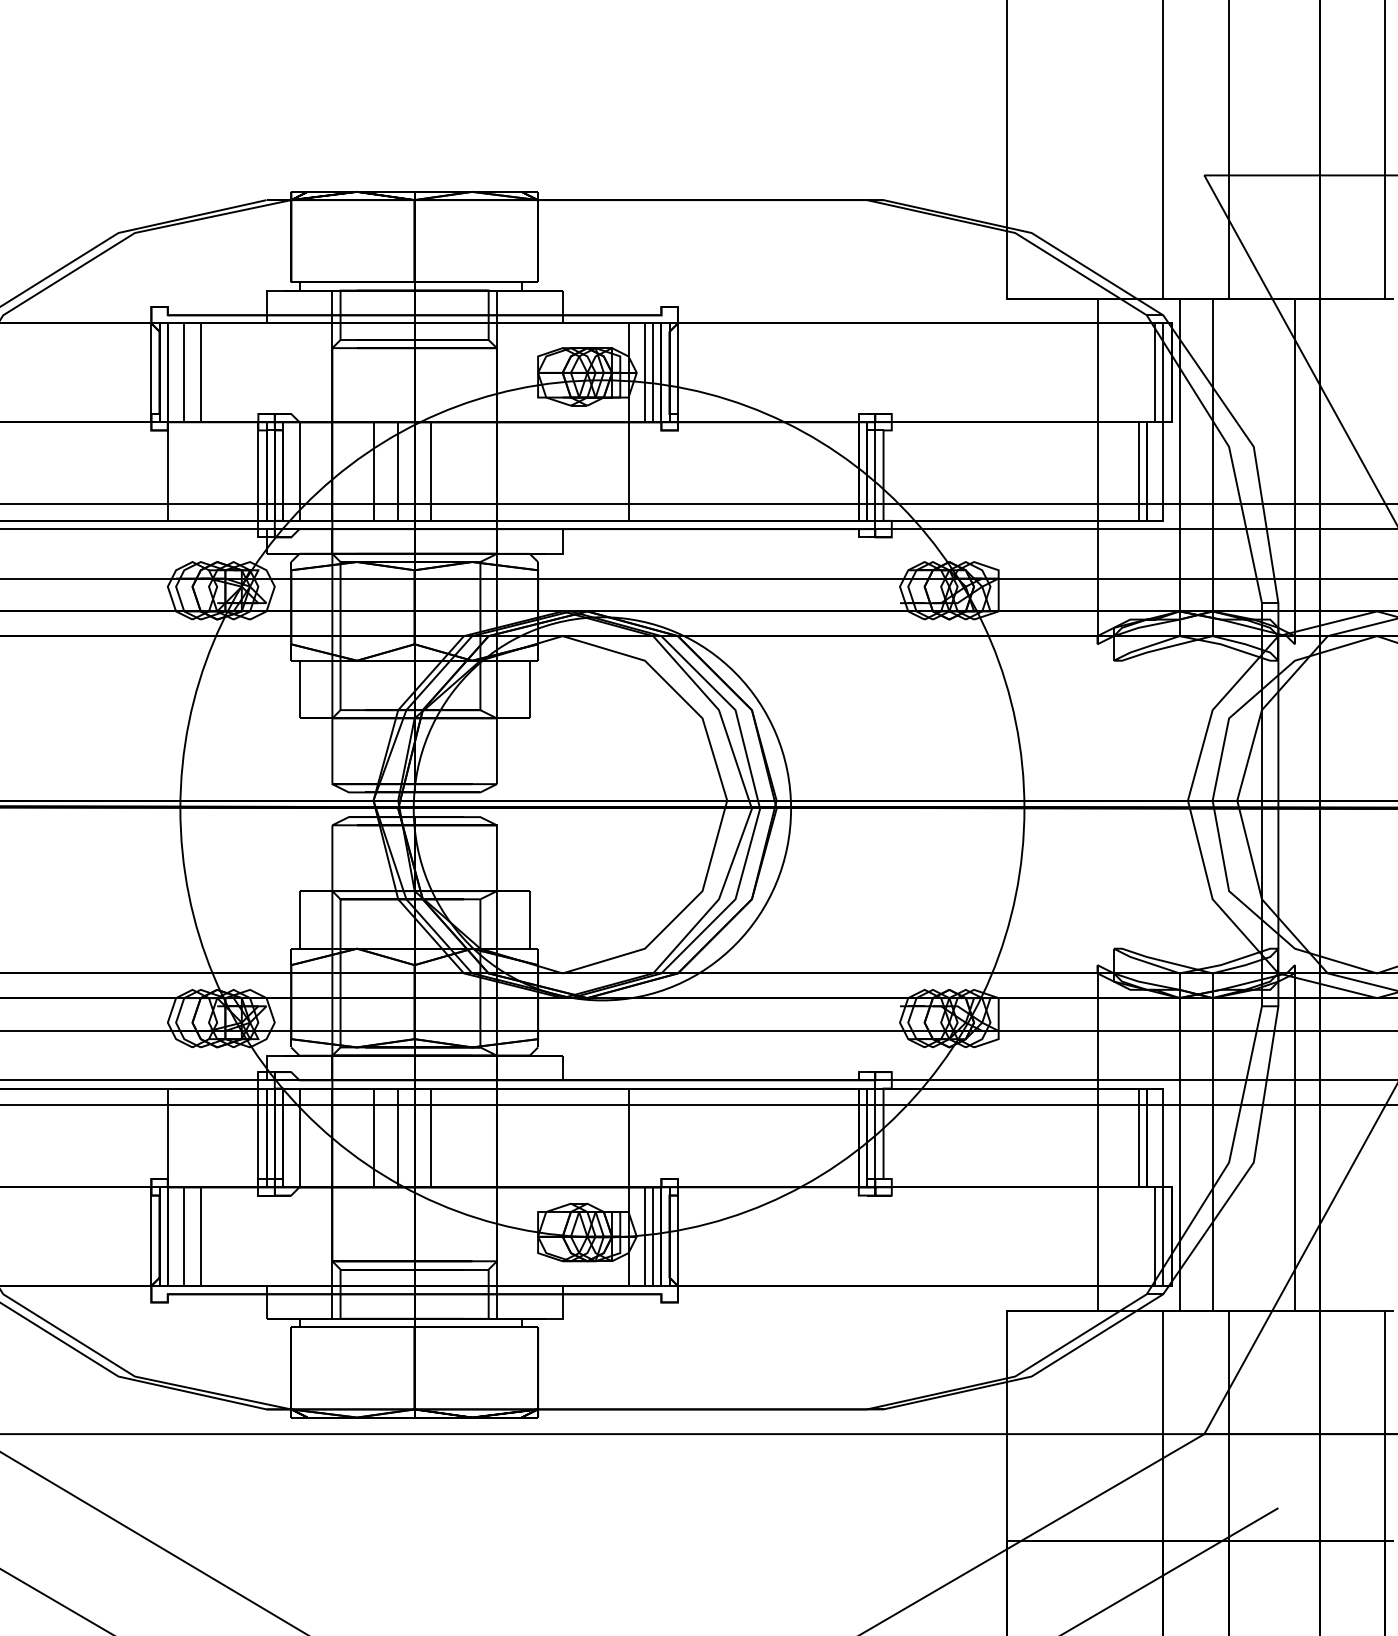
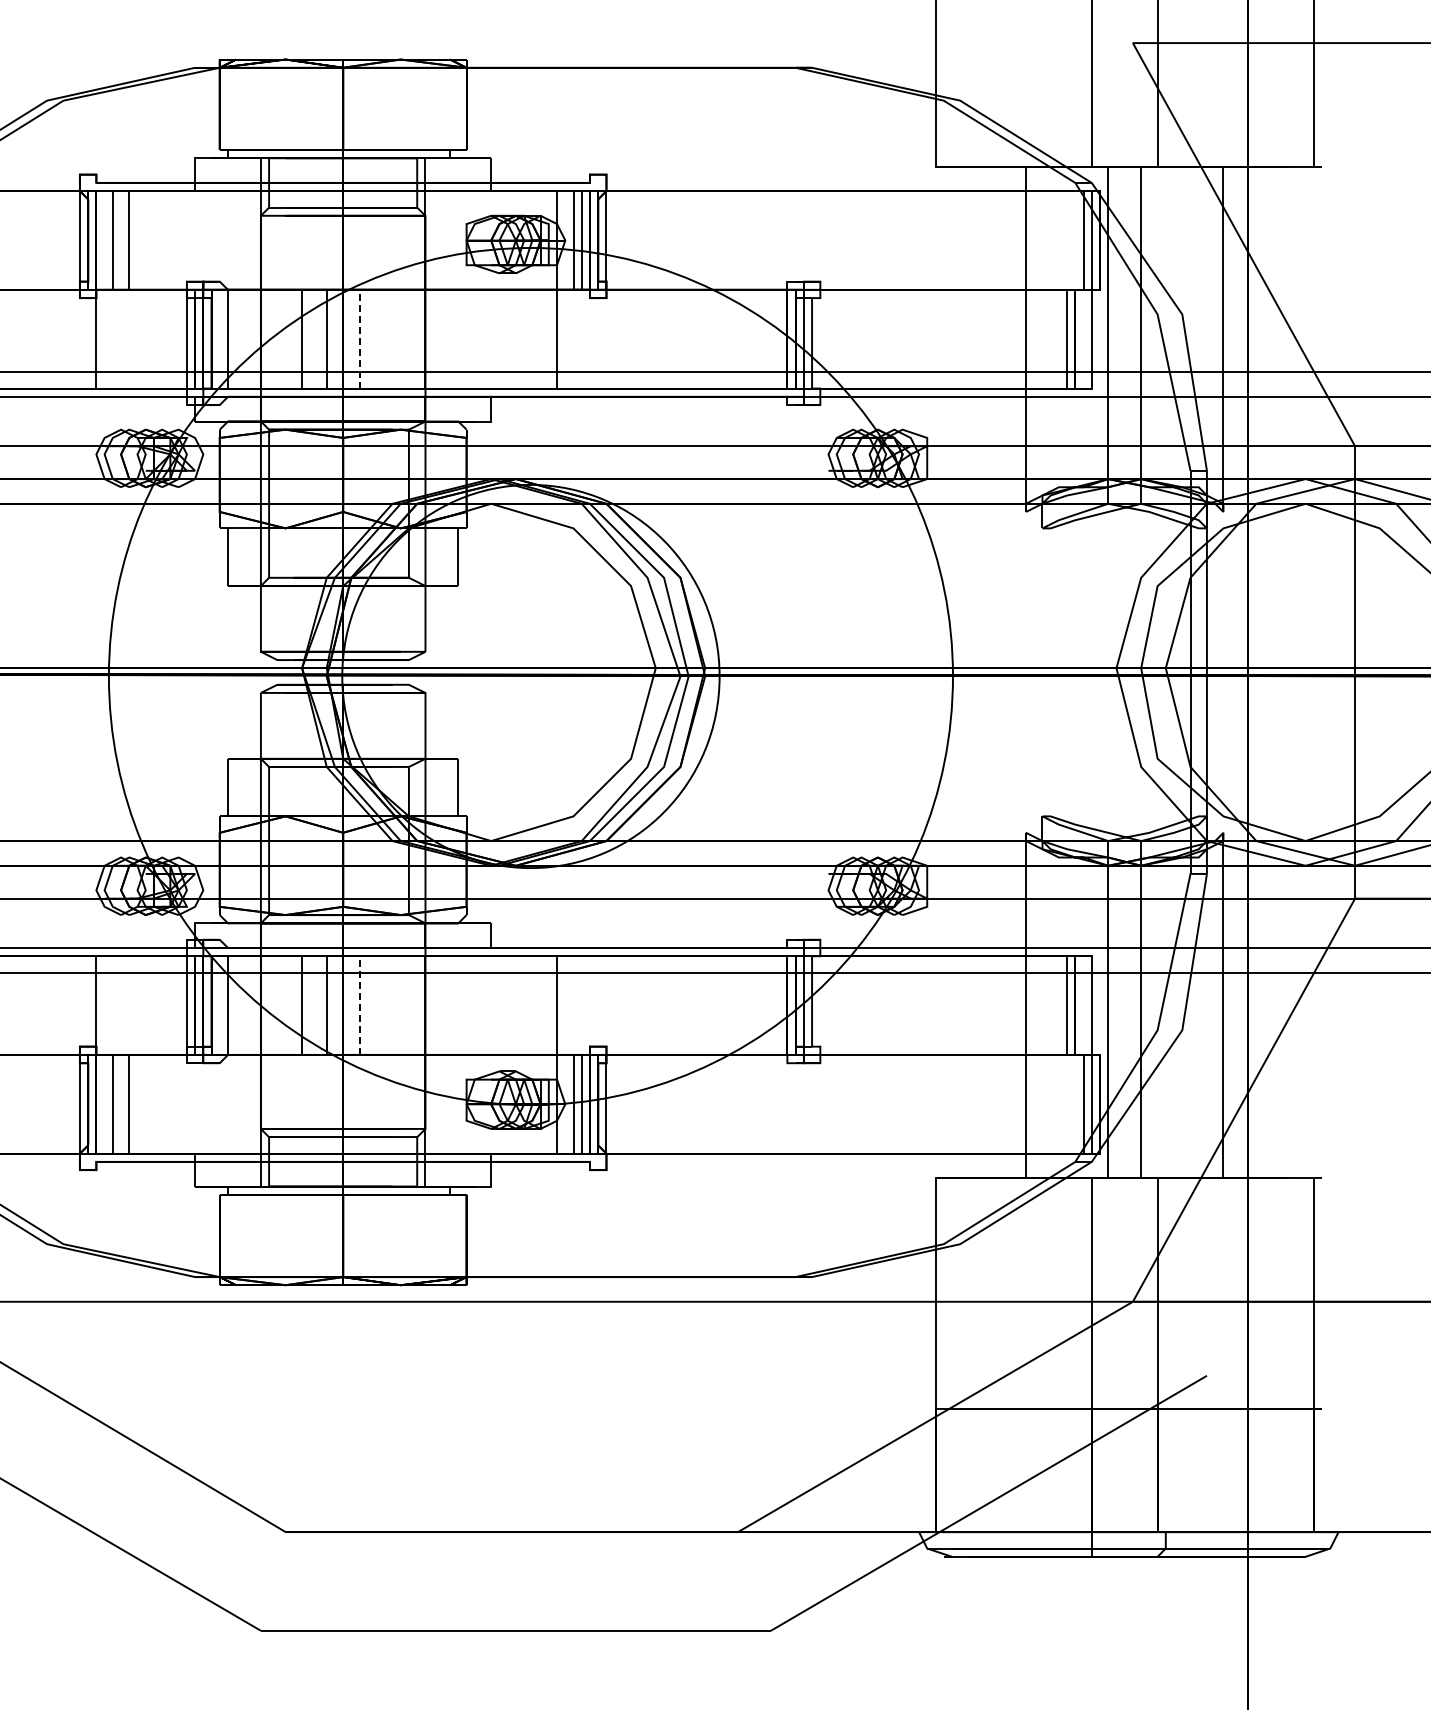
line: (430, 470) -> (359, 338), solid -> dashed
line: (430, 1137) -> (359, 1005), solid -> dashed

